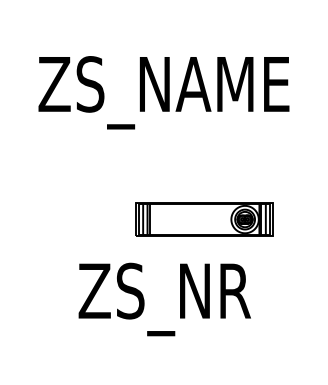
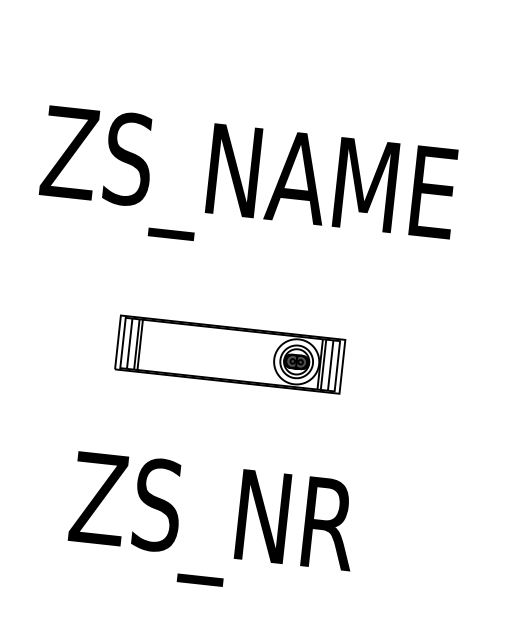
part: (204, 219) -> (230, 354), moved

